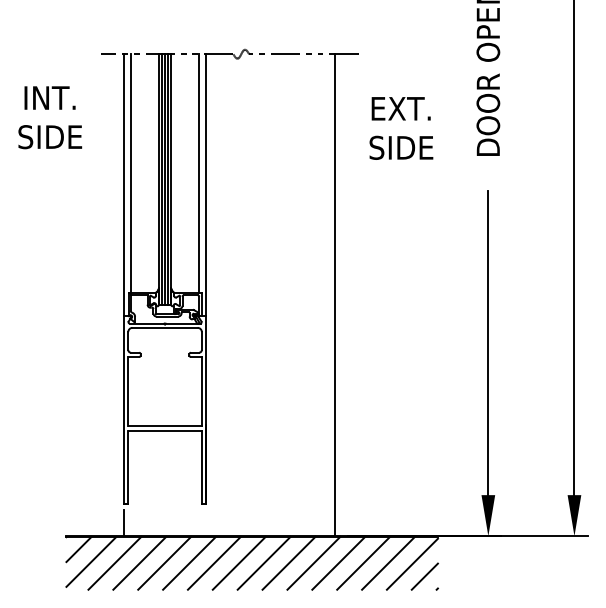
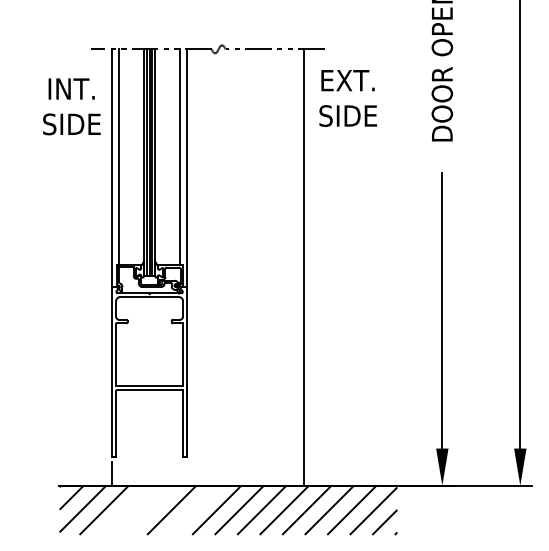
text: (50, 117) -> (72, 106), moved
text: (401, 128) -> (348, 98), moved
line: (139, 562) -> (126, 509), removed
line: (164, 562) -> (149, 509), removed
line: (213, 562) -> (193, 509), removed

